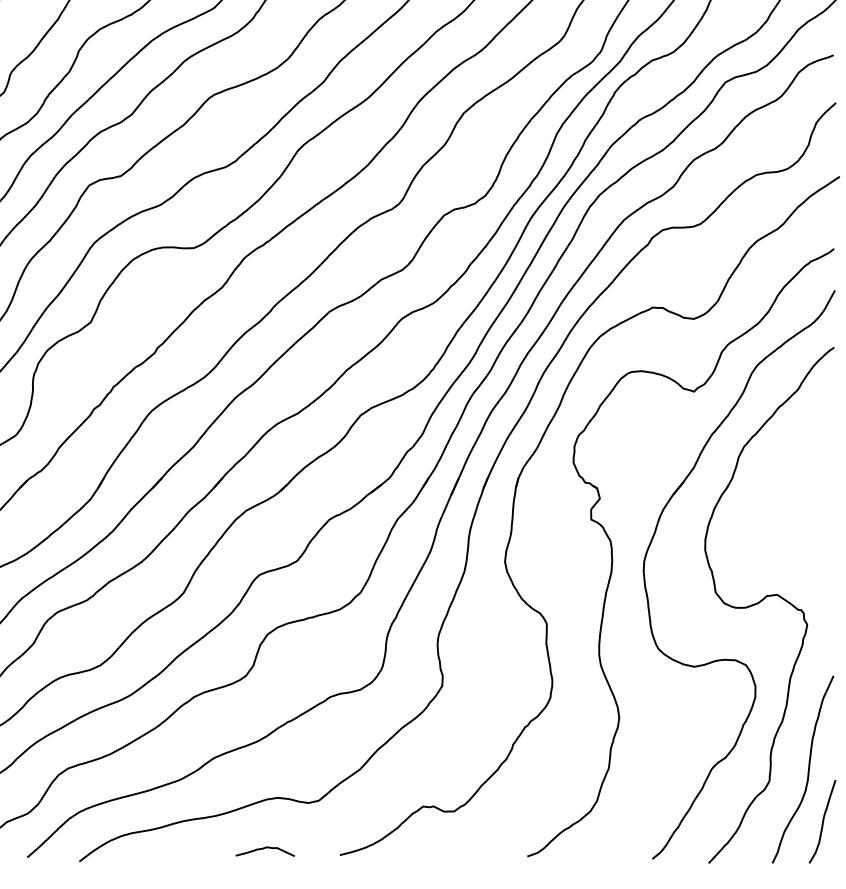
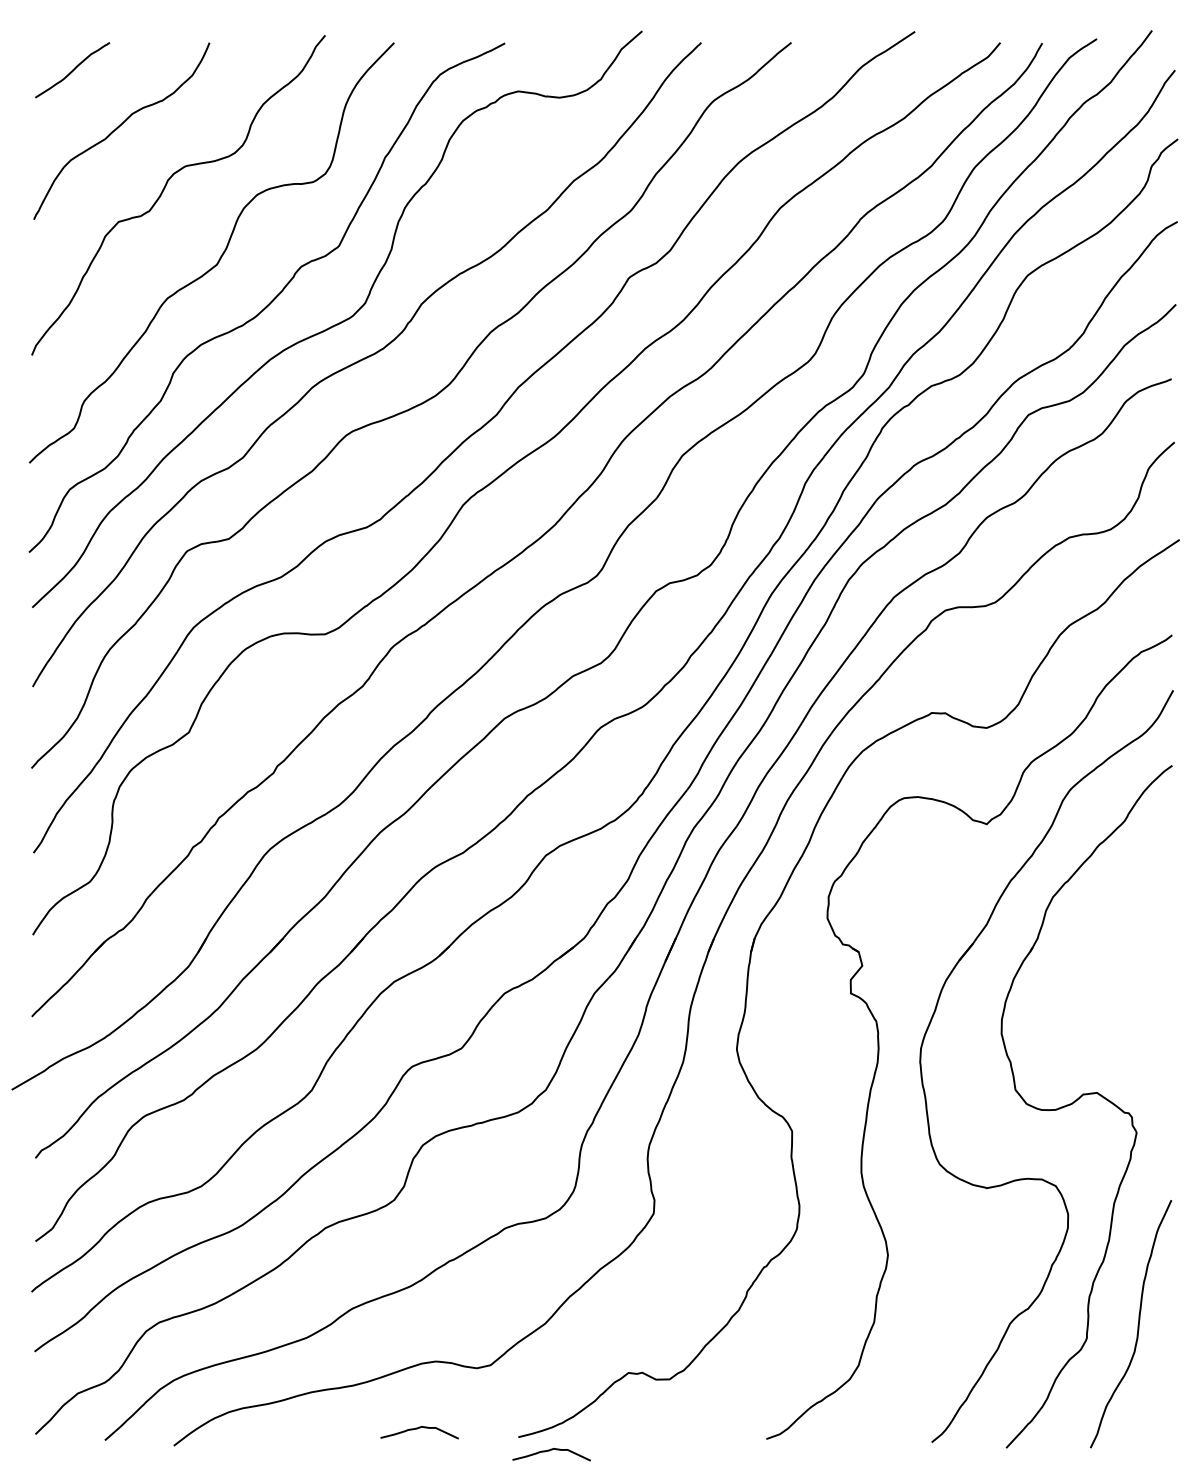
curve: (822, 821) -> (1156, 1392), removed
curve: (363, 865) -> (549, 1451), added

